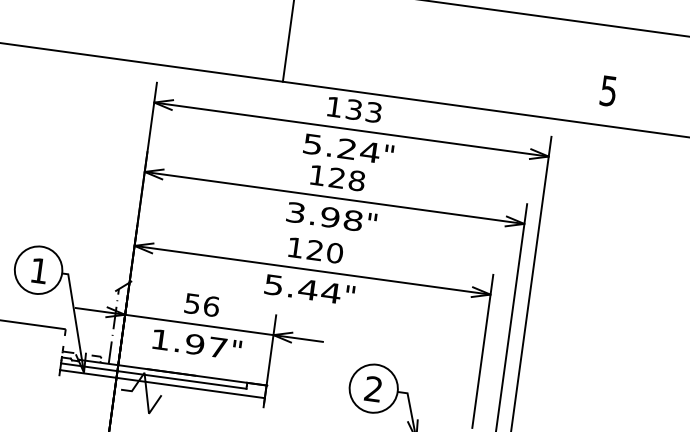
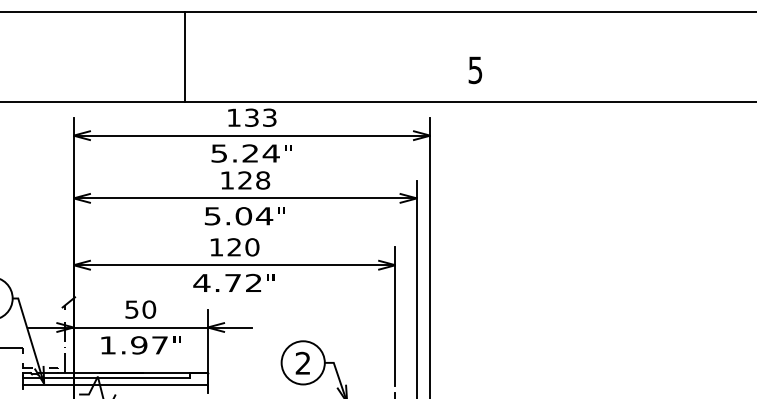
text: (325, 217) -> (239, 216), 3.98 -> 5.04
text: (302, 288) -> (227, 282), 5.44 -> 4.72
text: (211, 306) -> (149, 309), 56 -> 50

